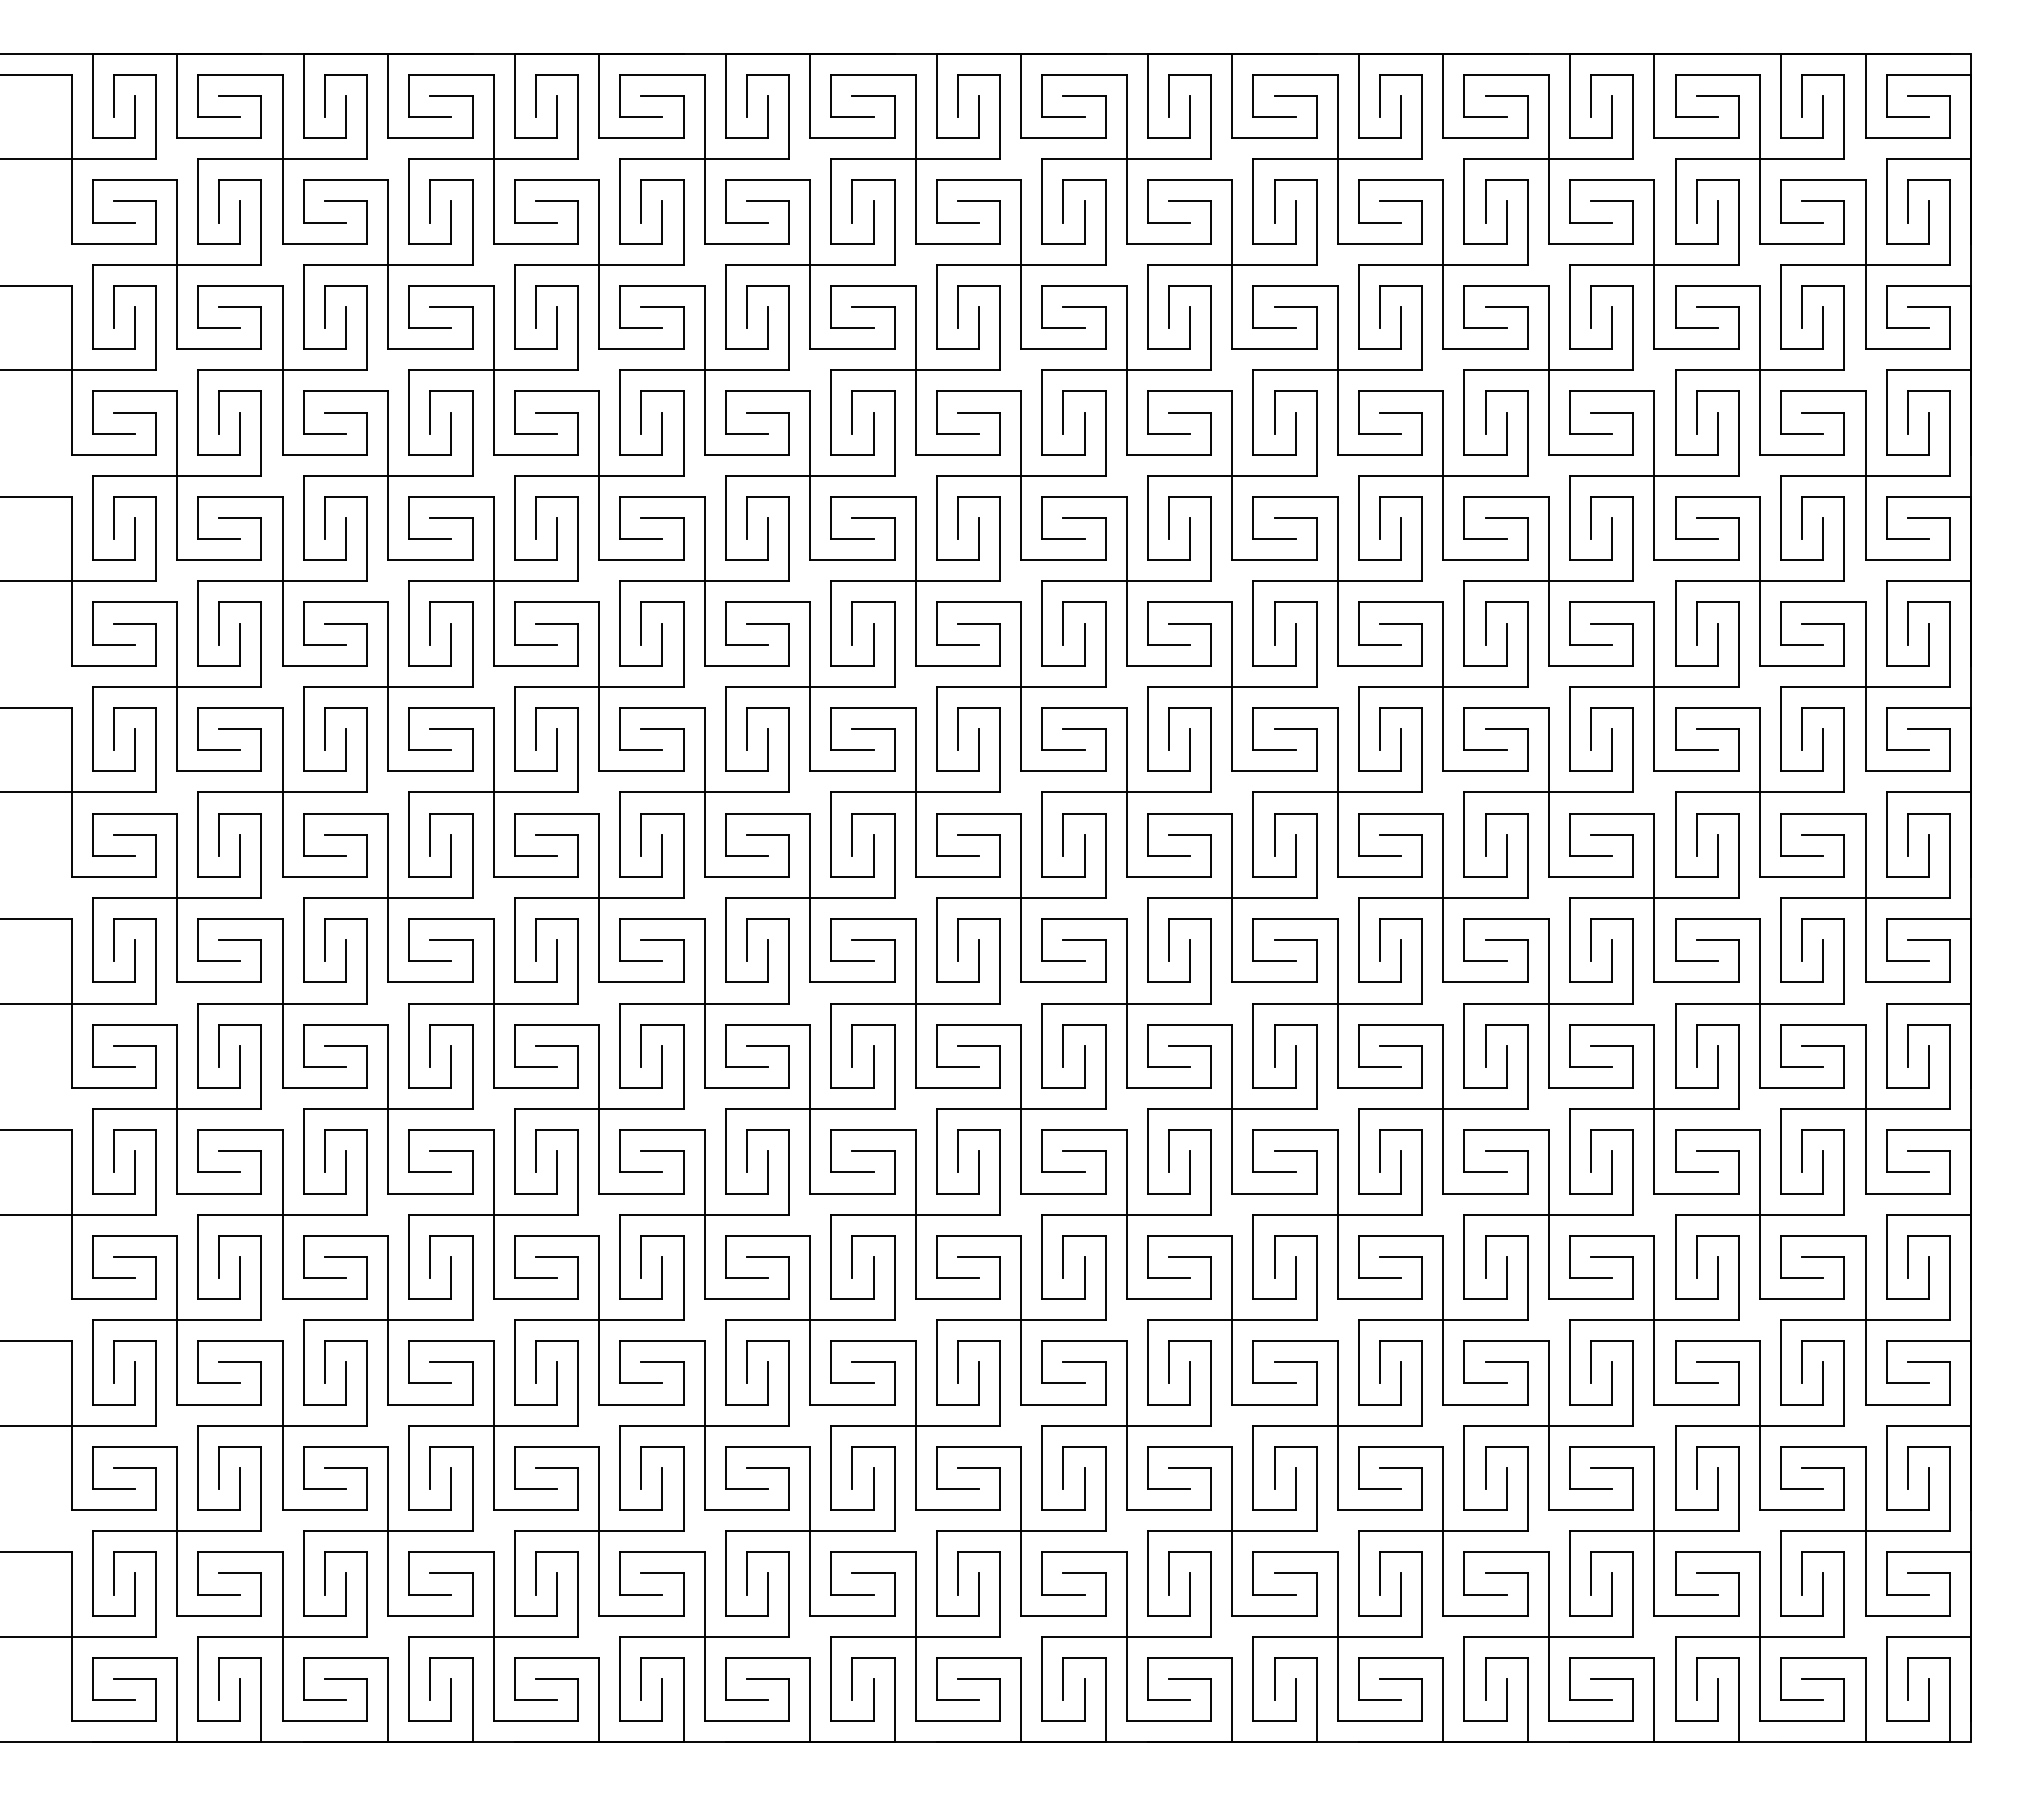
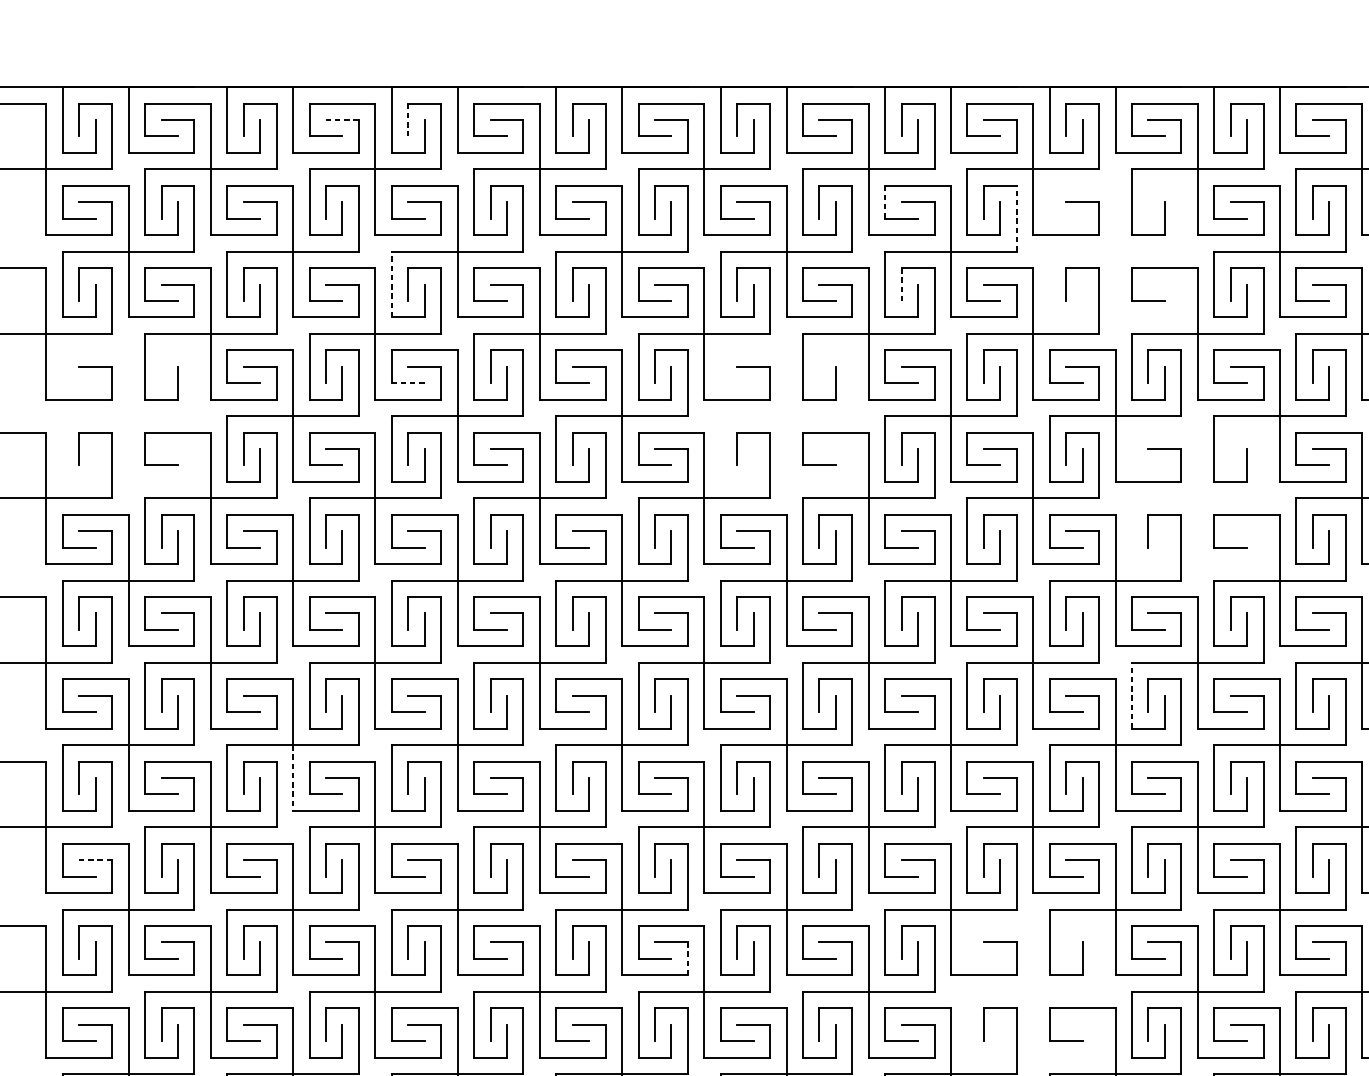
line: (450, 95) -> (341, 119), solid -> dashed
line: (535, 96) -> (407, 120), solid -> dashed
line: (1147, 201) -> (884, 202), solid -> dashed
line: (1316, 222) -> (1016, 218), solid -> dashed
part: (1443, 264) -> (1115, 251), removed
line: (514, 306) -> (391, 284), solid -> dashed
line: (1168, 307) -> (901, 284), solid -> dashed
line: (535, 433) -> (407, 383), solid -> dashed
part: (176, 475) -> (128, 415), removed
part: (1021, 475) -> (786, 415), removed
part: (1548, 581) -> (1197, 498), removed
line: (1464, 834) -> (1131, 695), solid -> dashed
line: (388, 940) -> (293, 778), solid -> dashed
line: (134, 1045) -> (95, 860), solid -> dashed
line: (894, 1171) -> (687, 958), solid -> dashed
part: (1337, 1214) -> (1032, 991), removed

